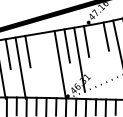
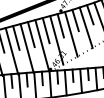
line: (46, 48) -> (30, 34), added
line: (99, 54) -> (71, 34), added
line: (39, 66) -> (26, 48), added

